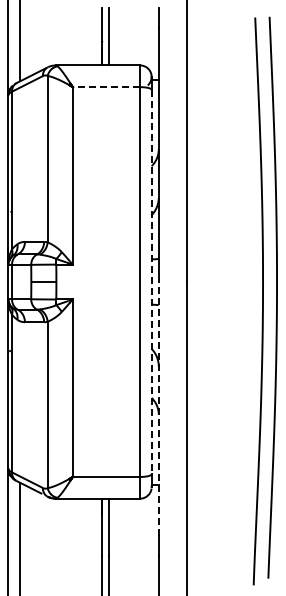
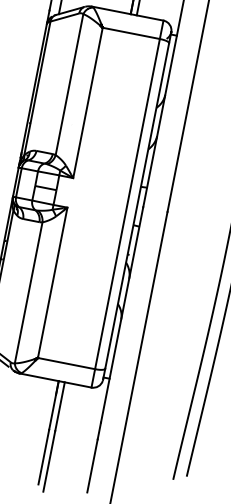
line: (106, 87) -> (131, 33), dashed -> solid
line: (151, 282) -> (136, 206), dashed -> solid
line: (158, 408) -> (121, 314), dashed -> solid

